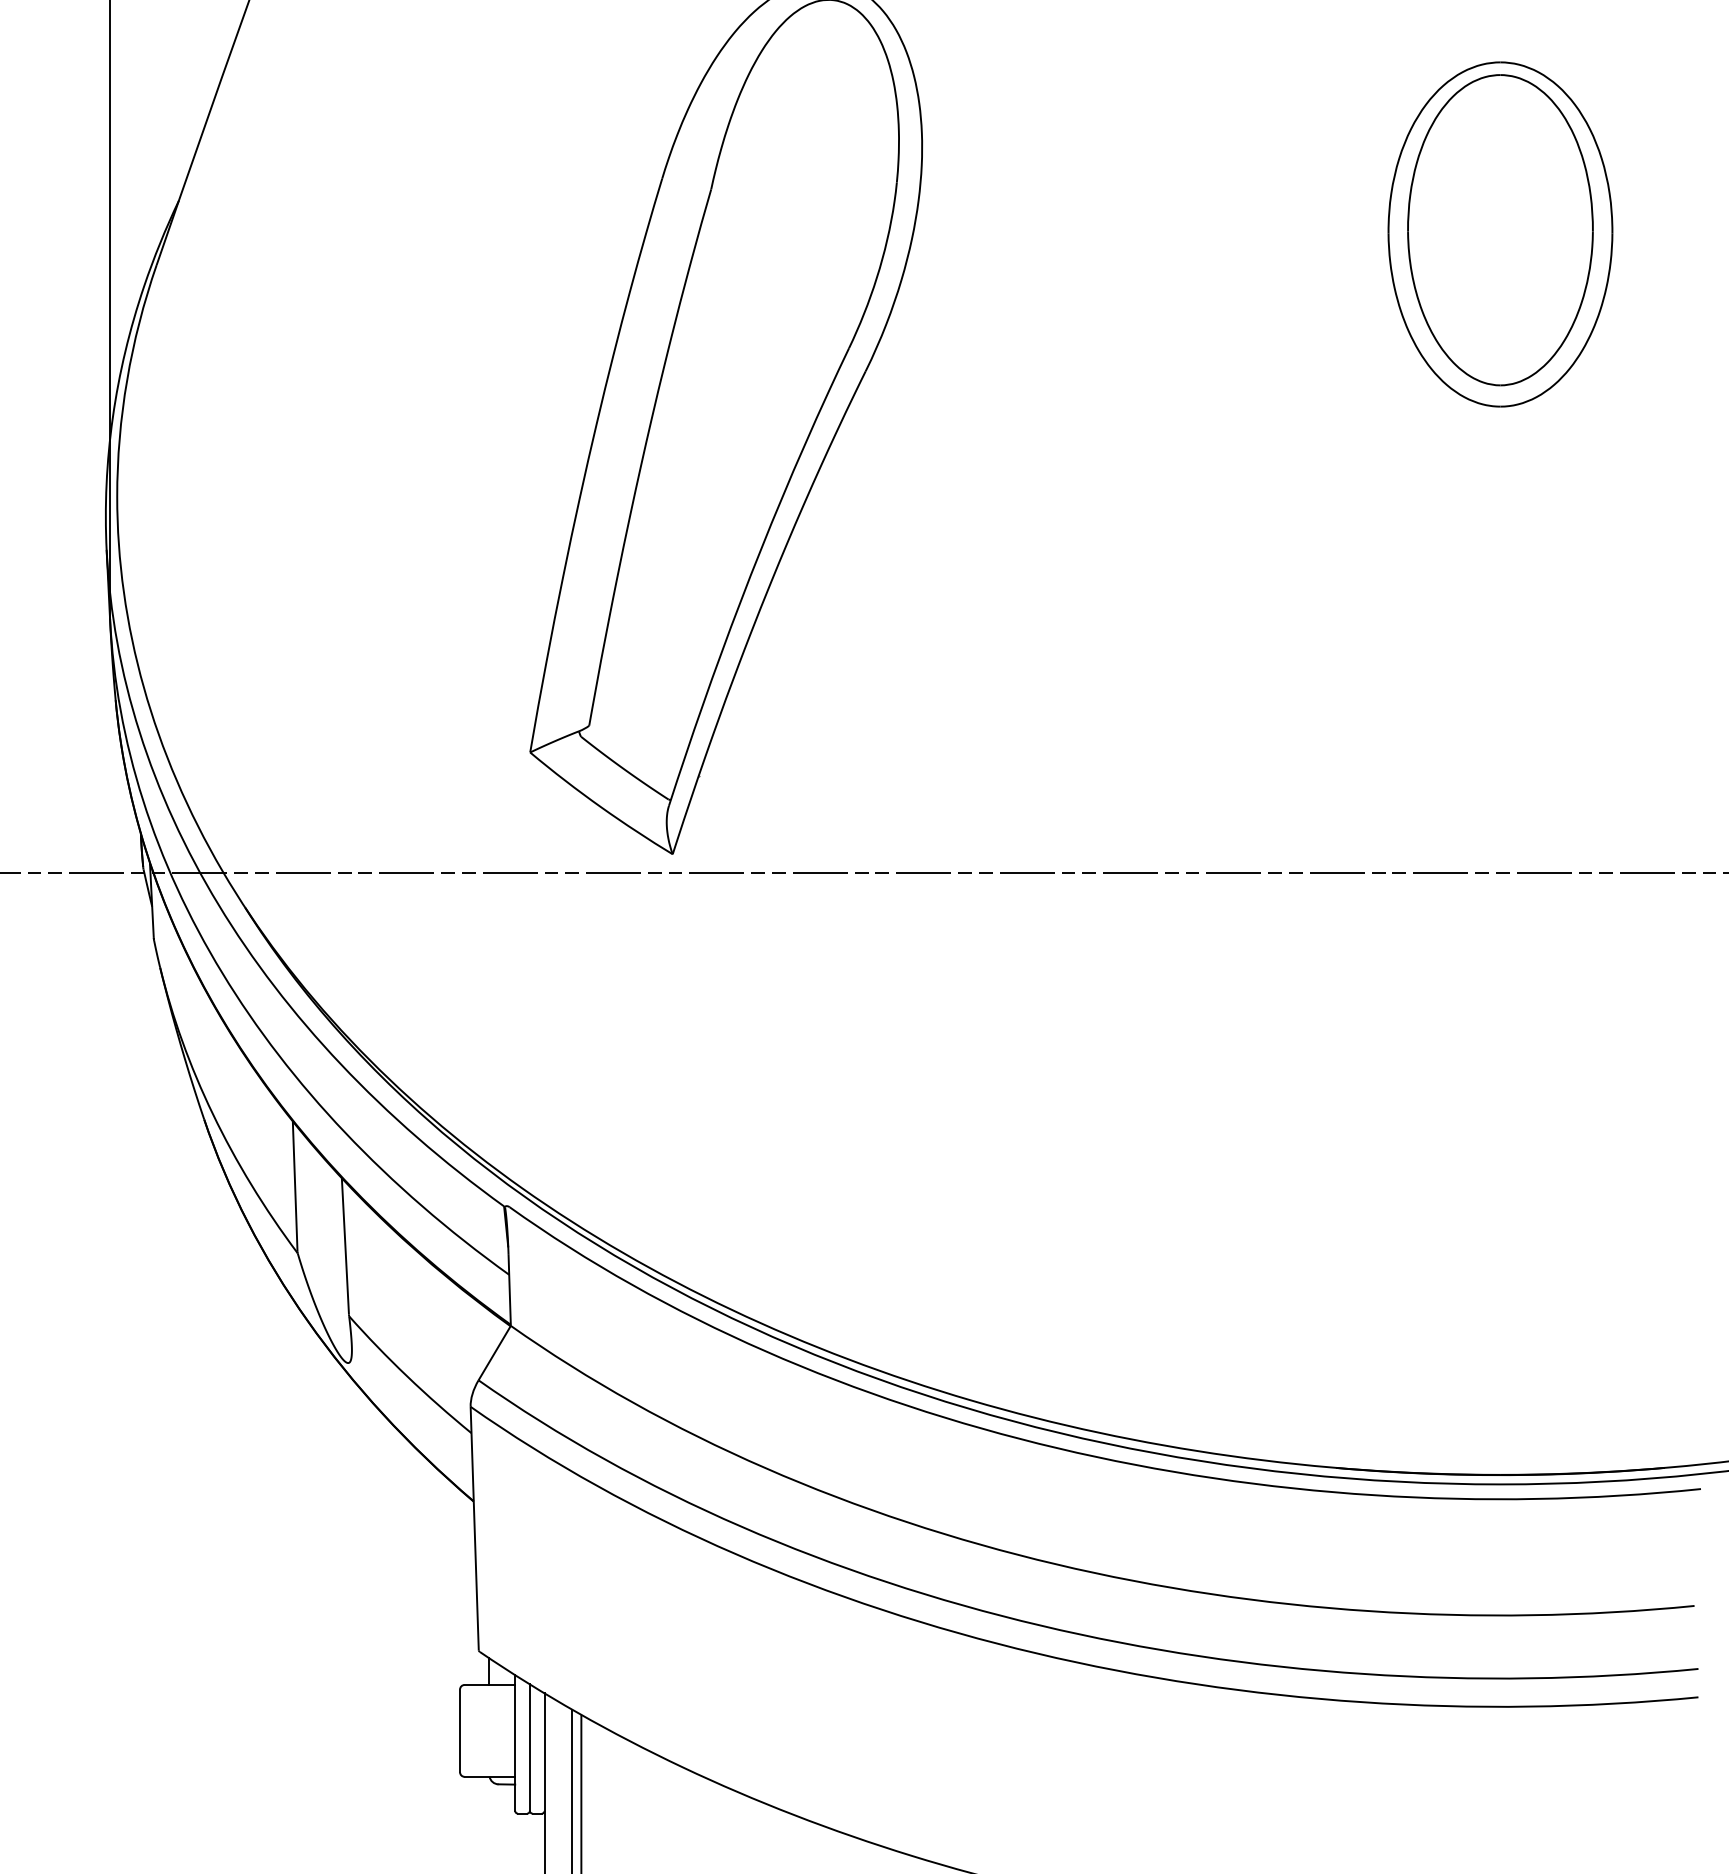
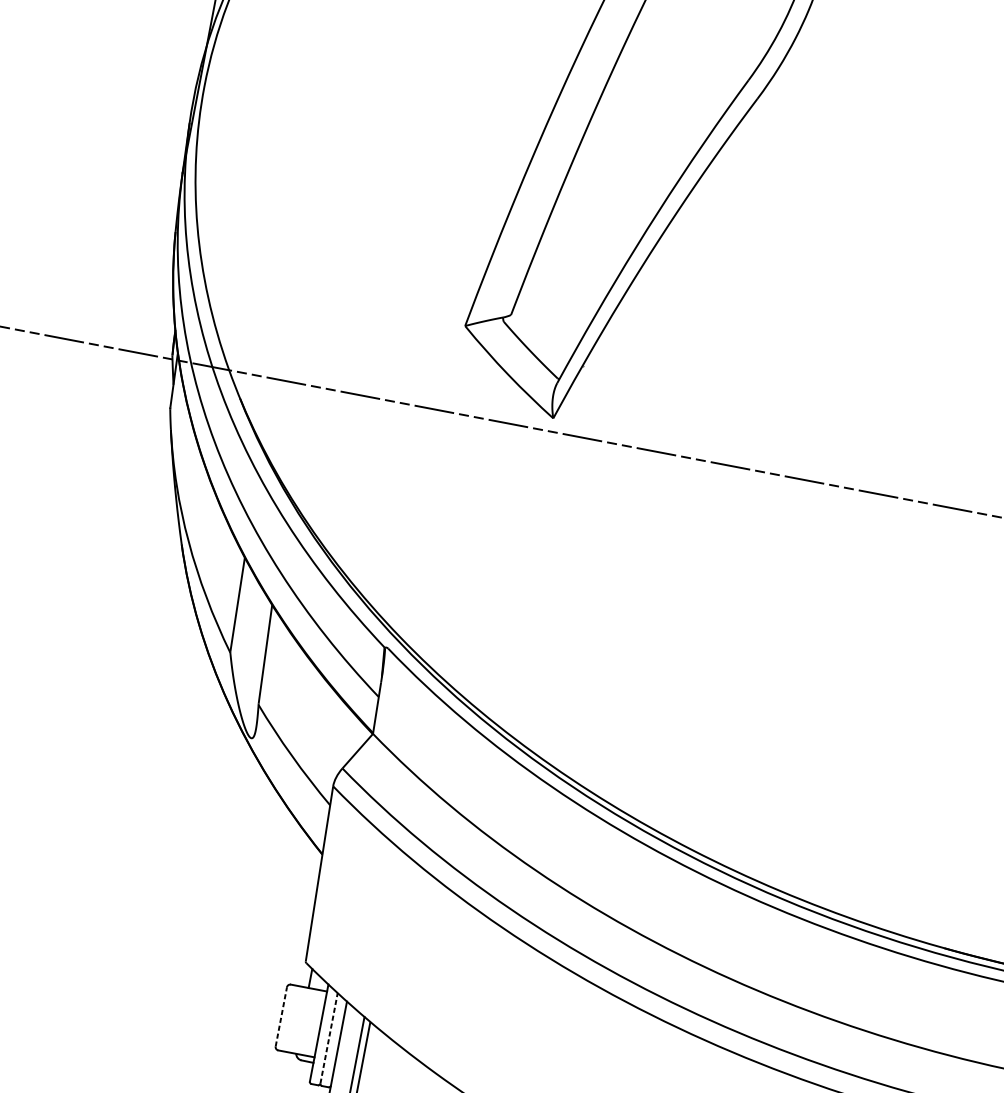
line: (460, 1730) -> (281, 1016), solid -> dashed
line: (529, 1747) -> (328, 1038), solid -> dashed

